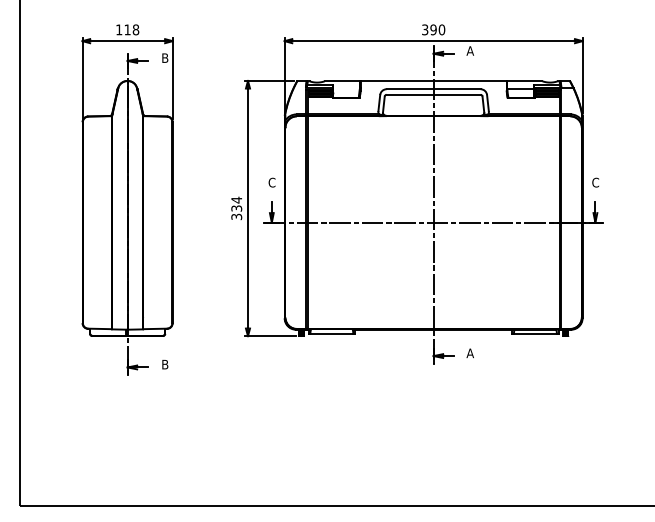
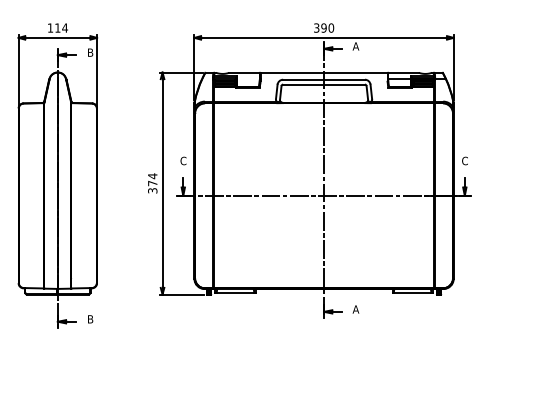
text: (135, 29) -> (64, 27), 118 -> 114
text: (236, 208) -> (152, 183), 334 -> 374

